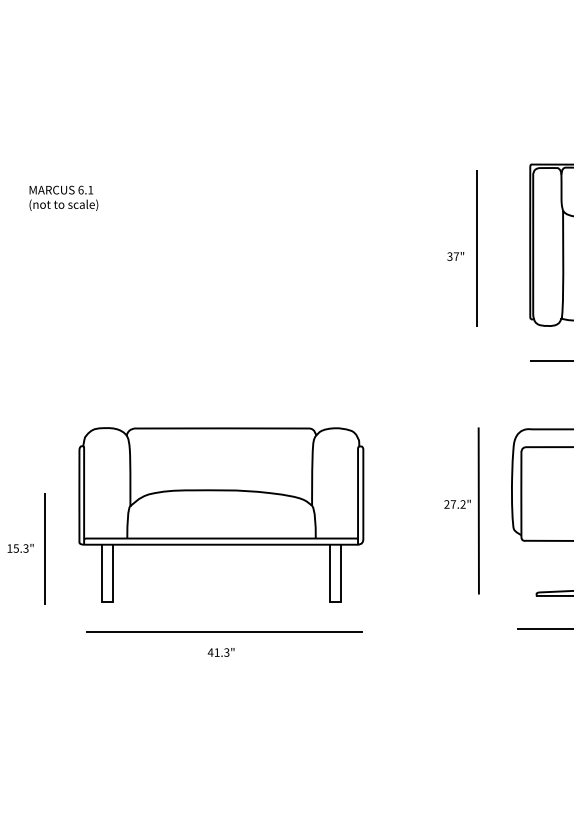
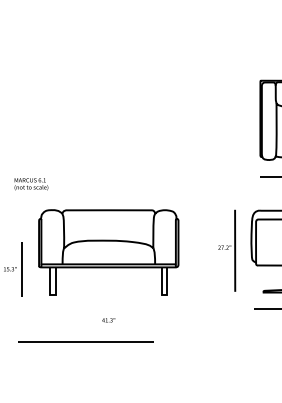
text: (63, 198) -> (31, 184), moved
part: (461, 247) -> (226, 121), removed
line: (222, 630) -> (85, 341), moved

